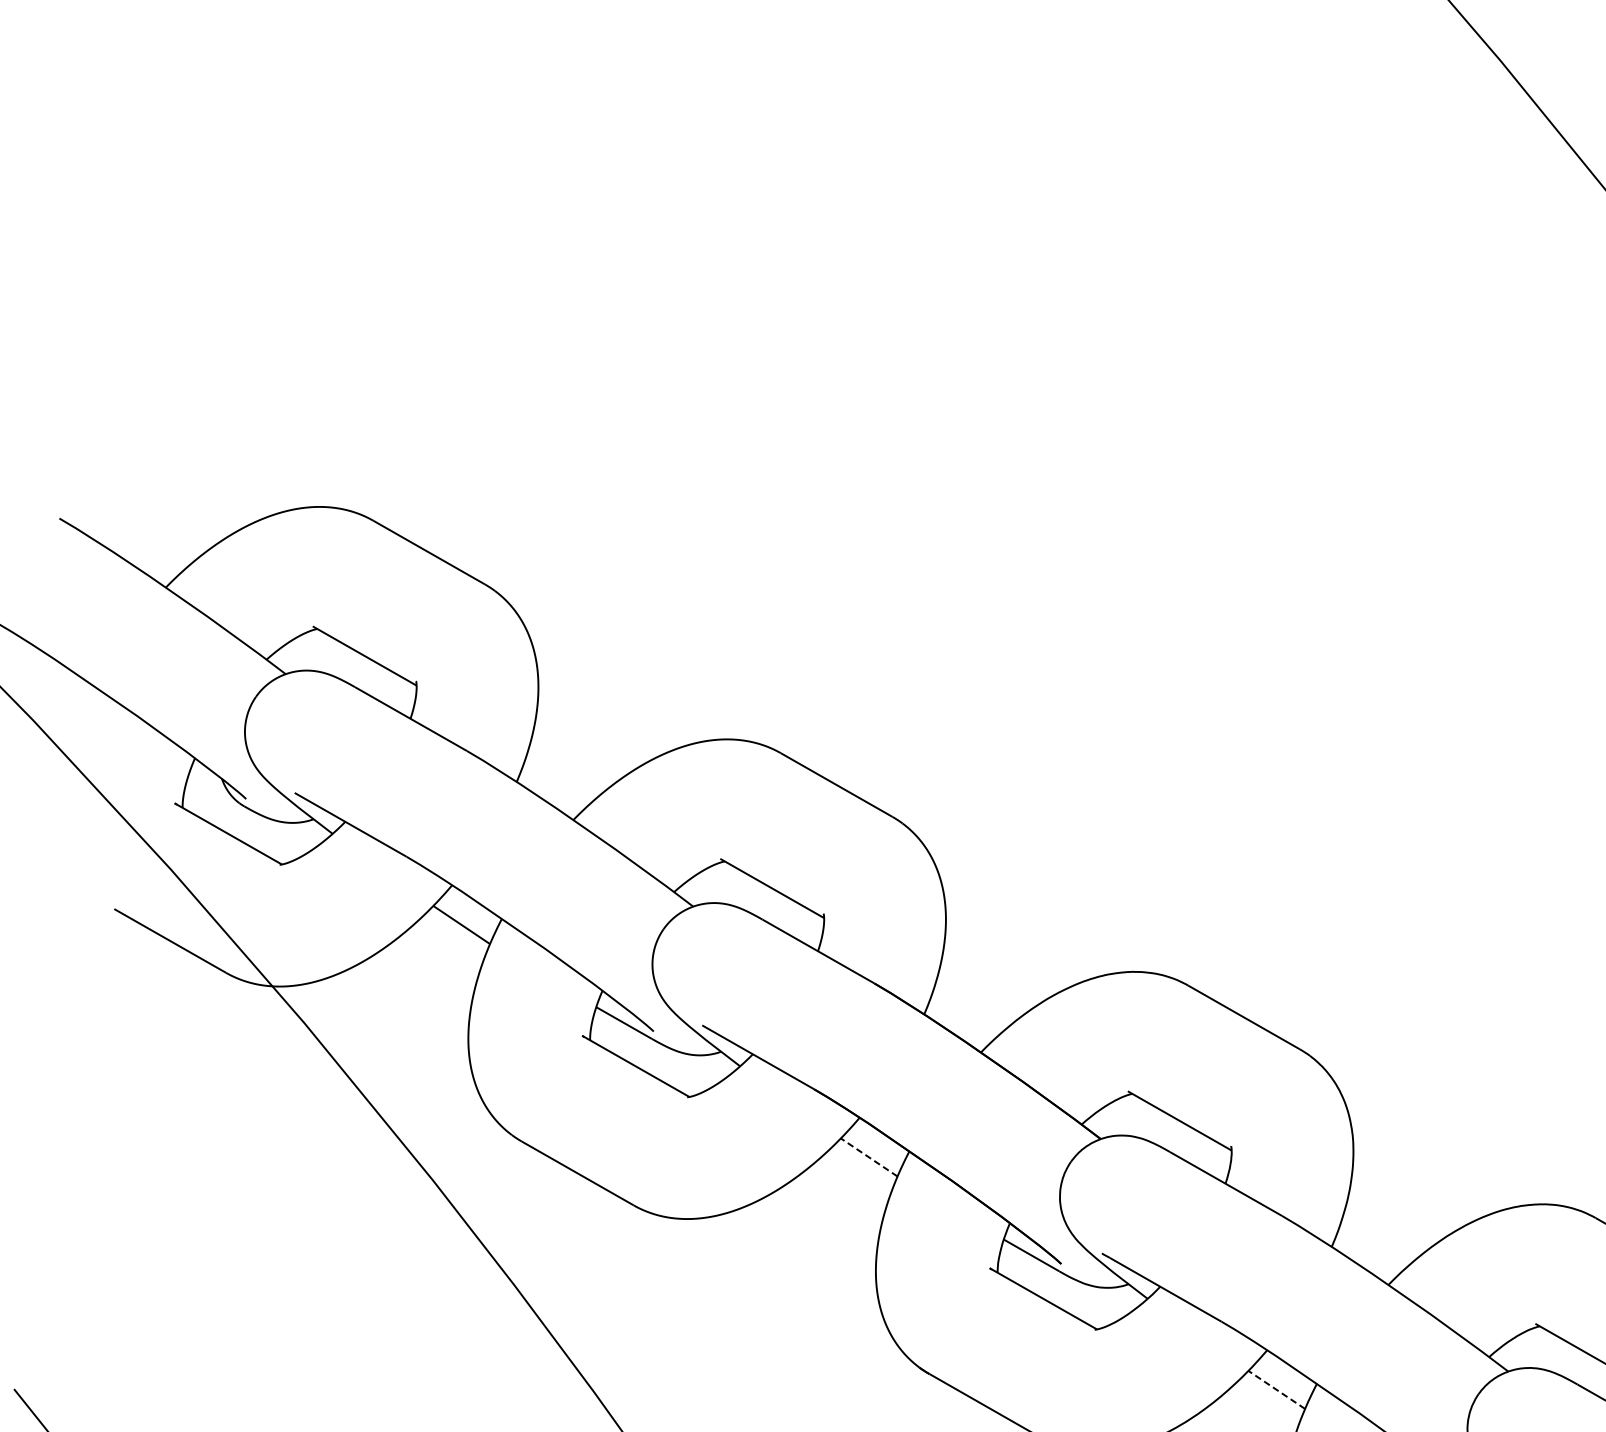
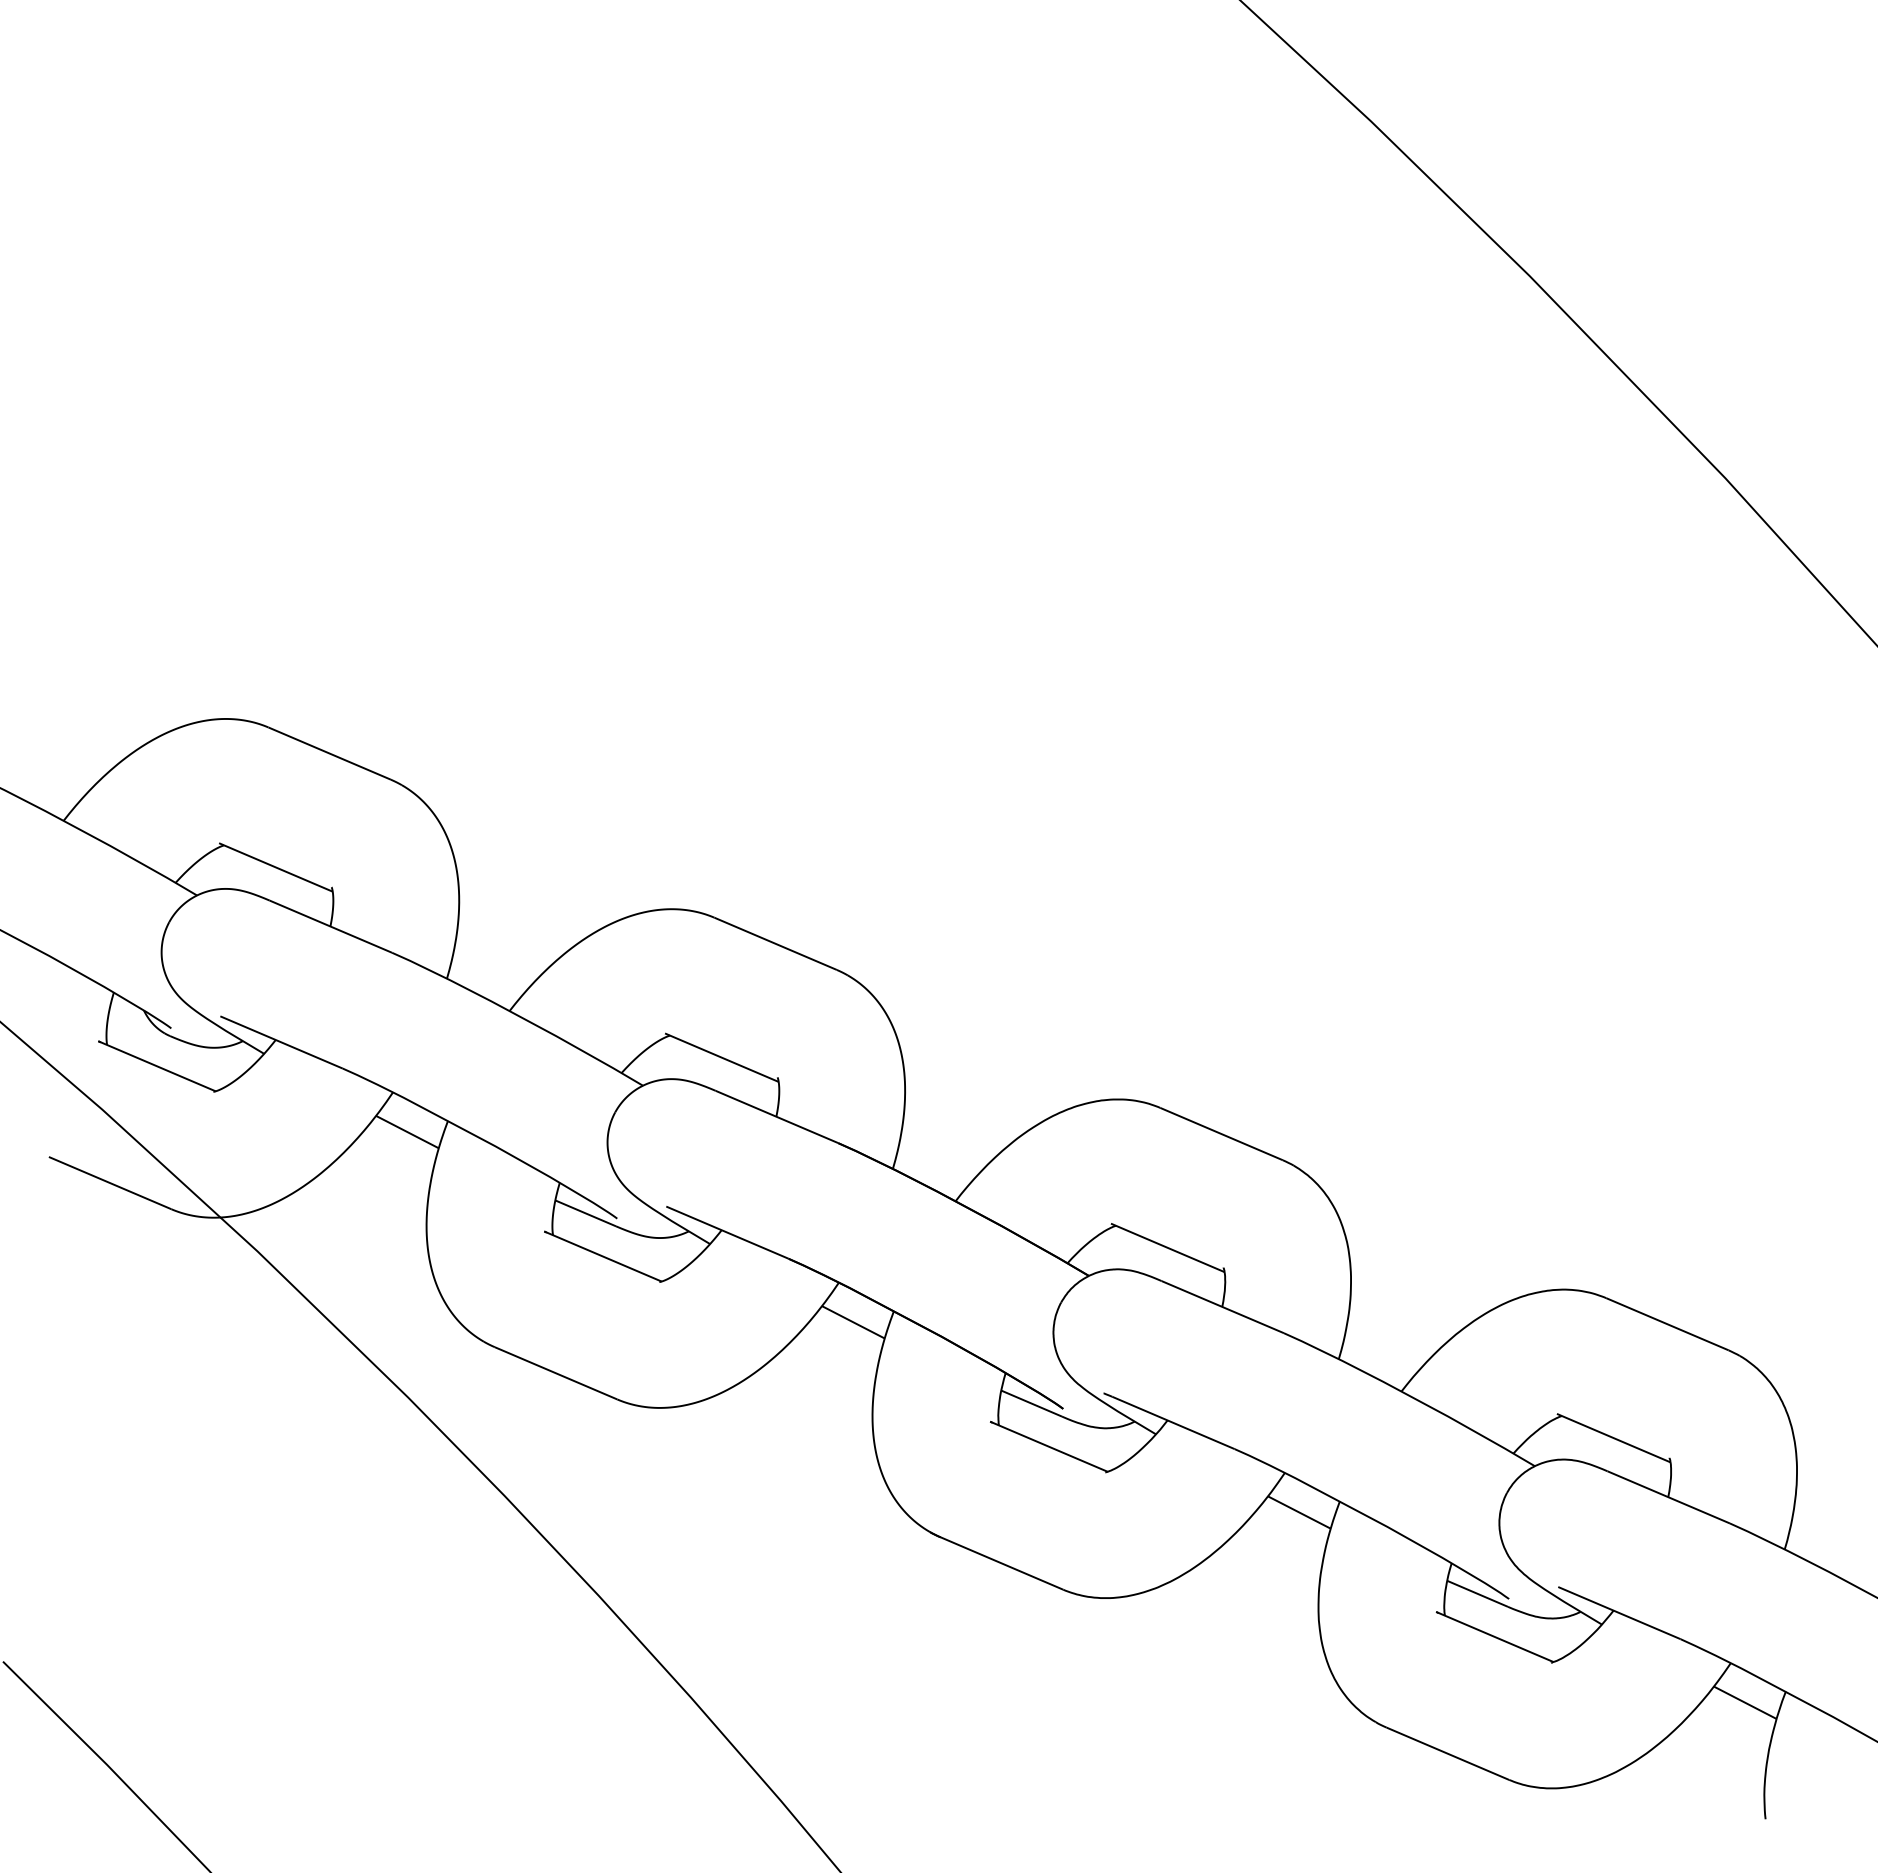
line: (868, 1157) -> (852, 1322), dashed -> solid
line: (1275, 1389) -> (1298, 1512), dashed -> solid

